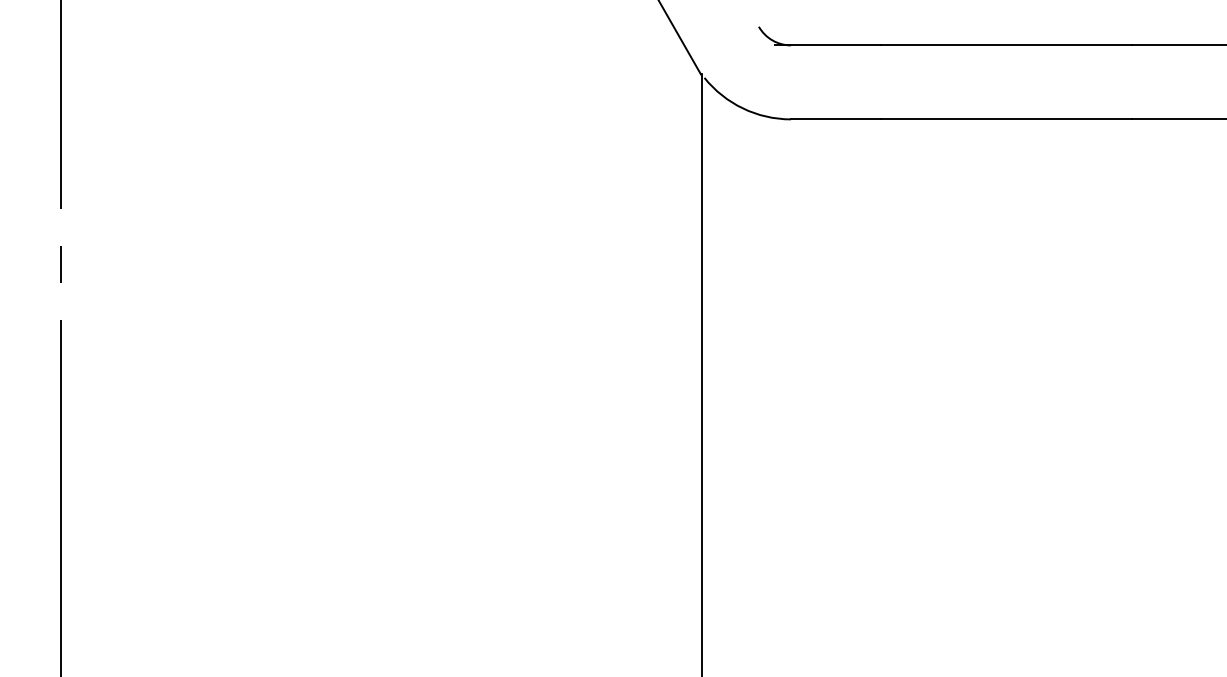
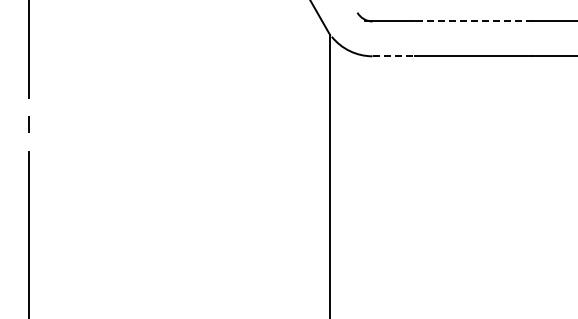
line: (1007, 45) -> (474, 21), solid -> dashed
line: (837, 119) -> (394, 56), solid -> dashed

